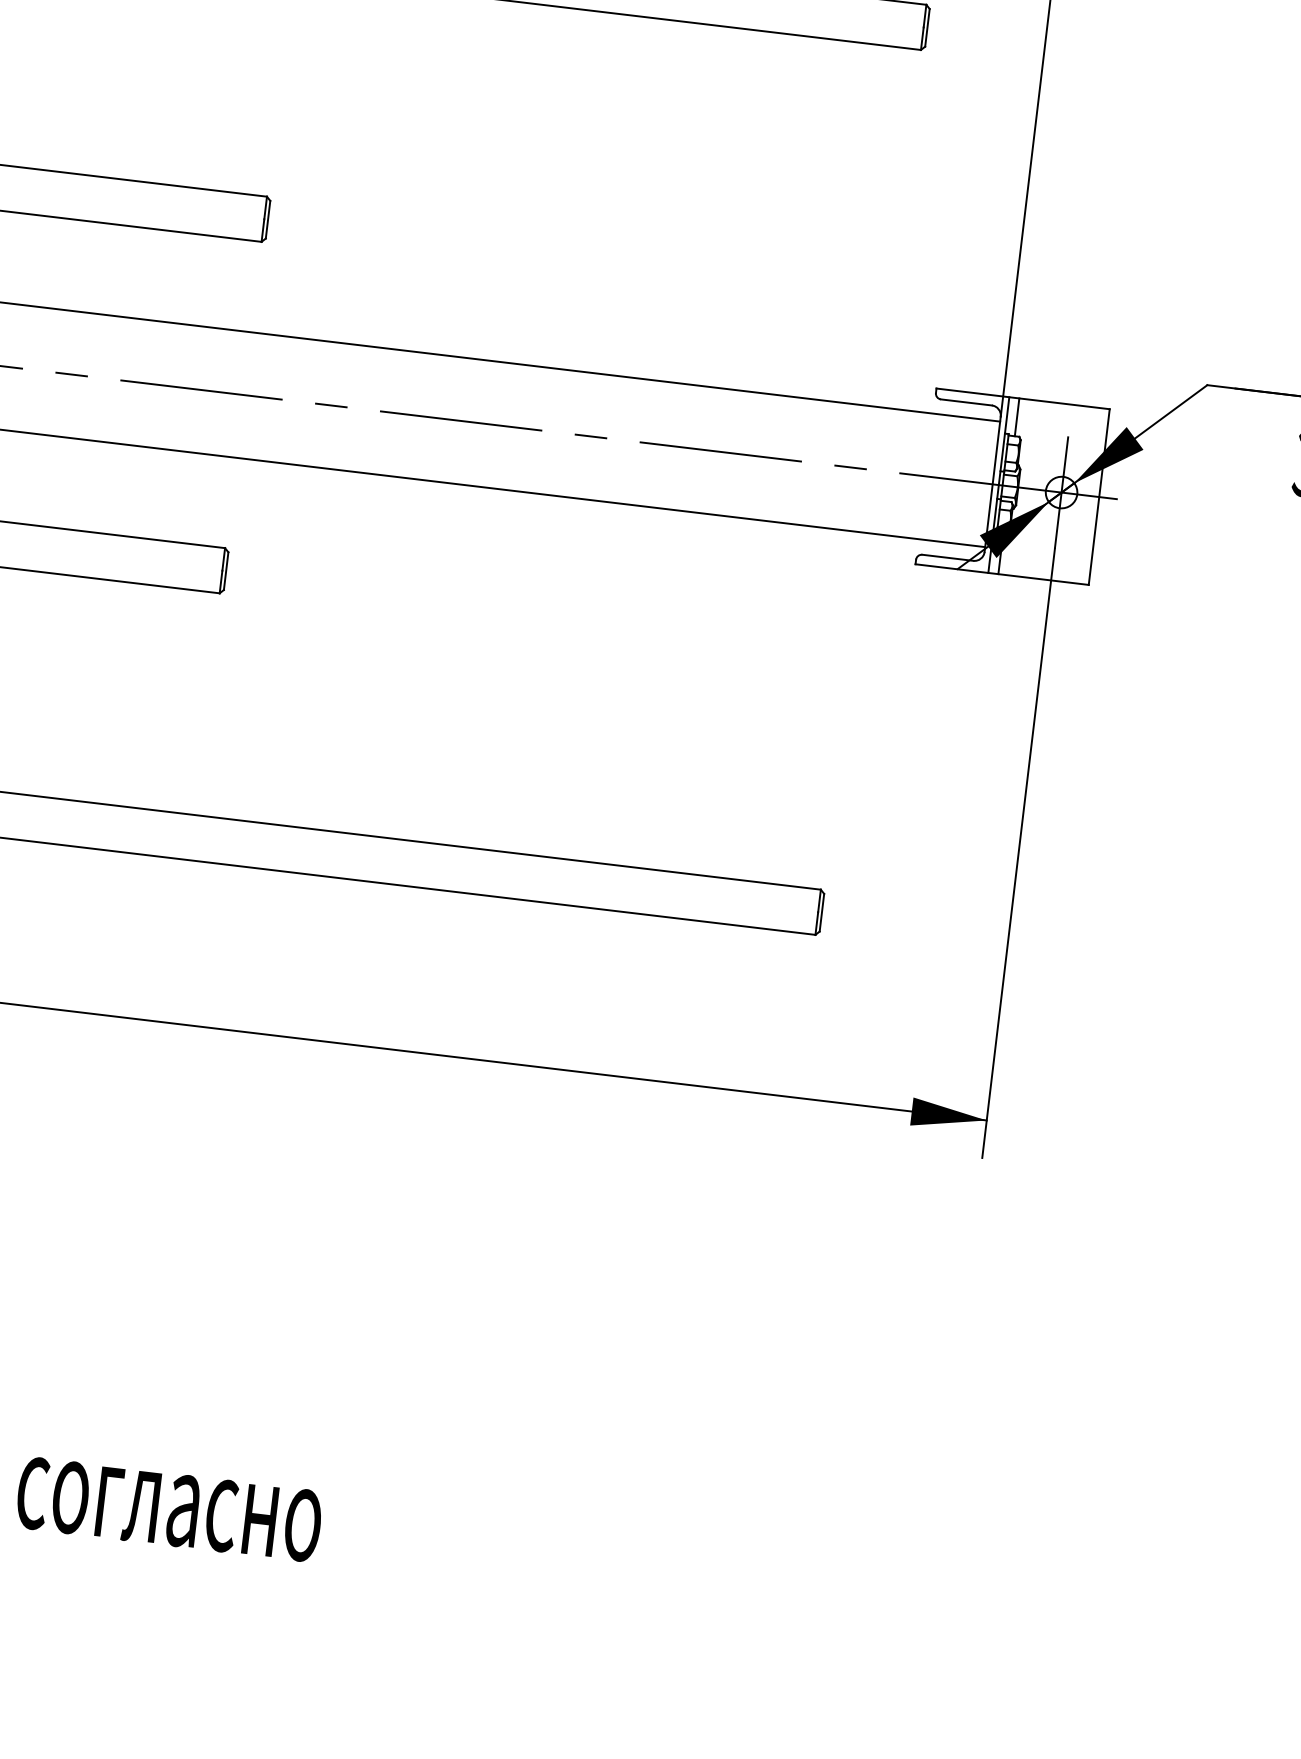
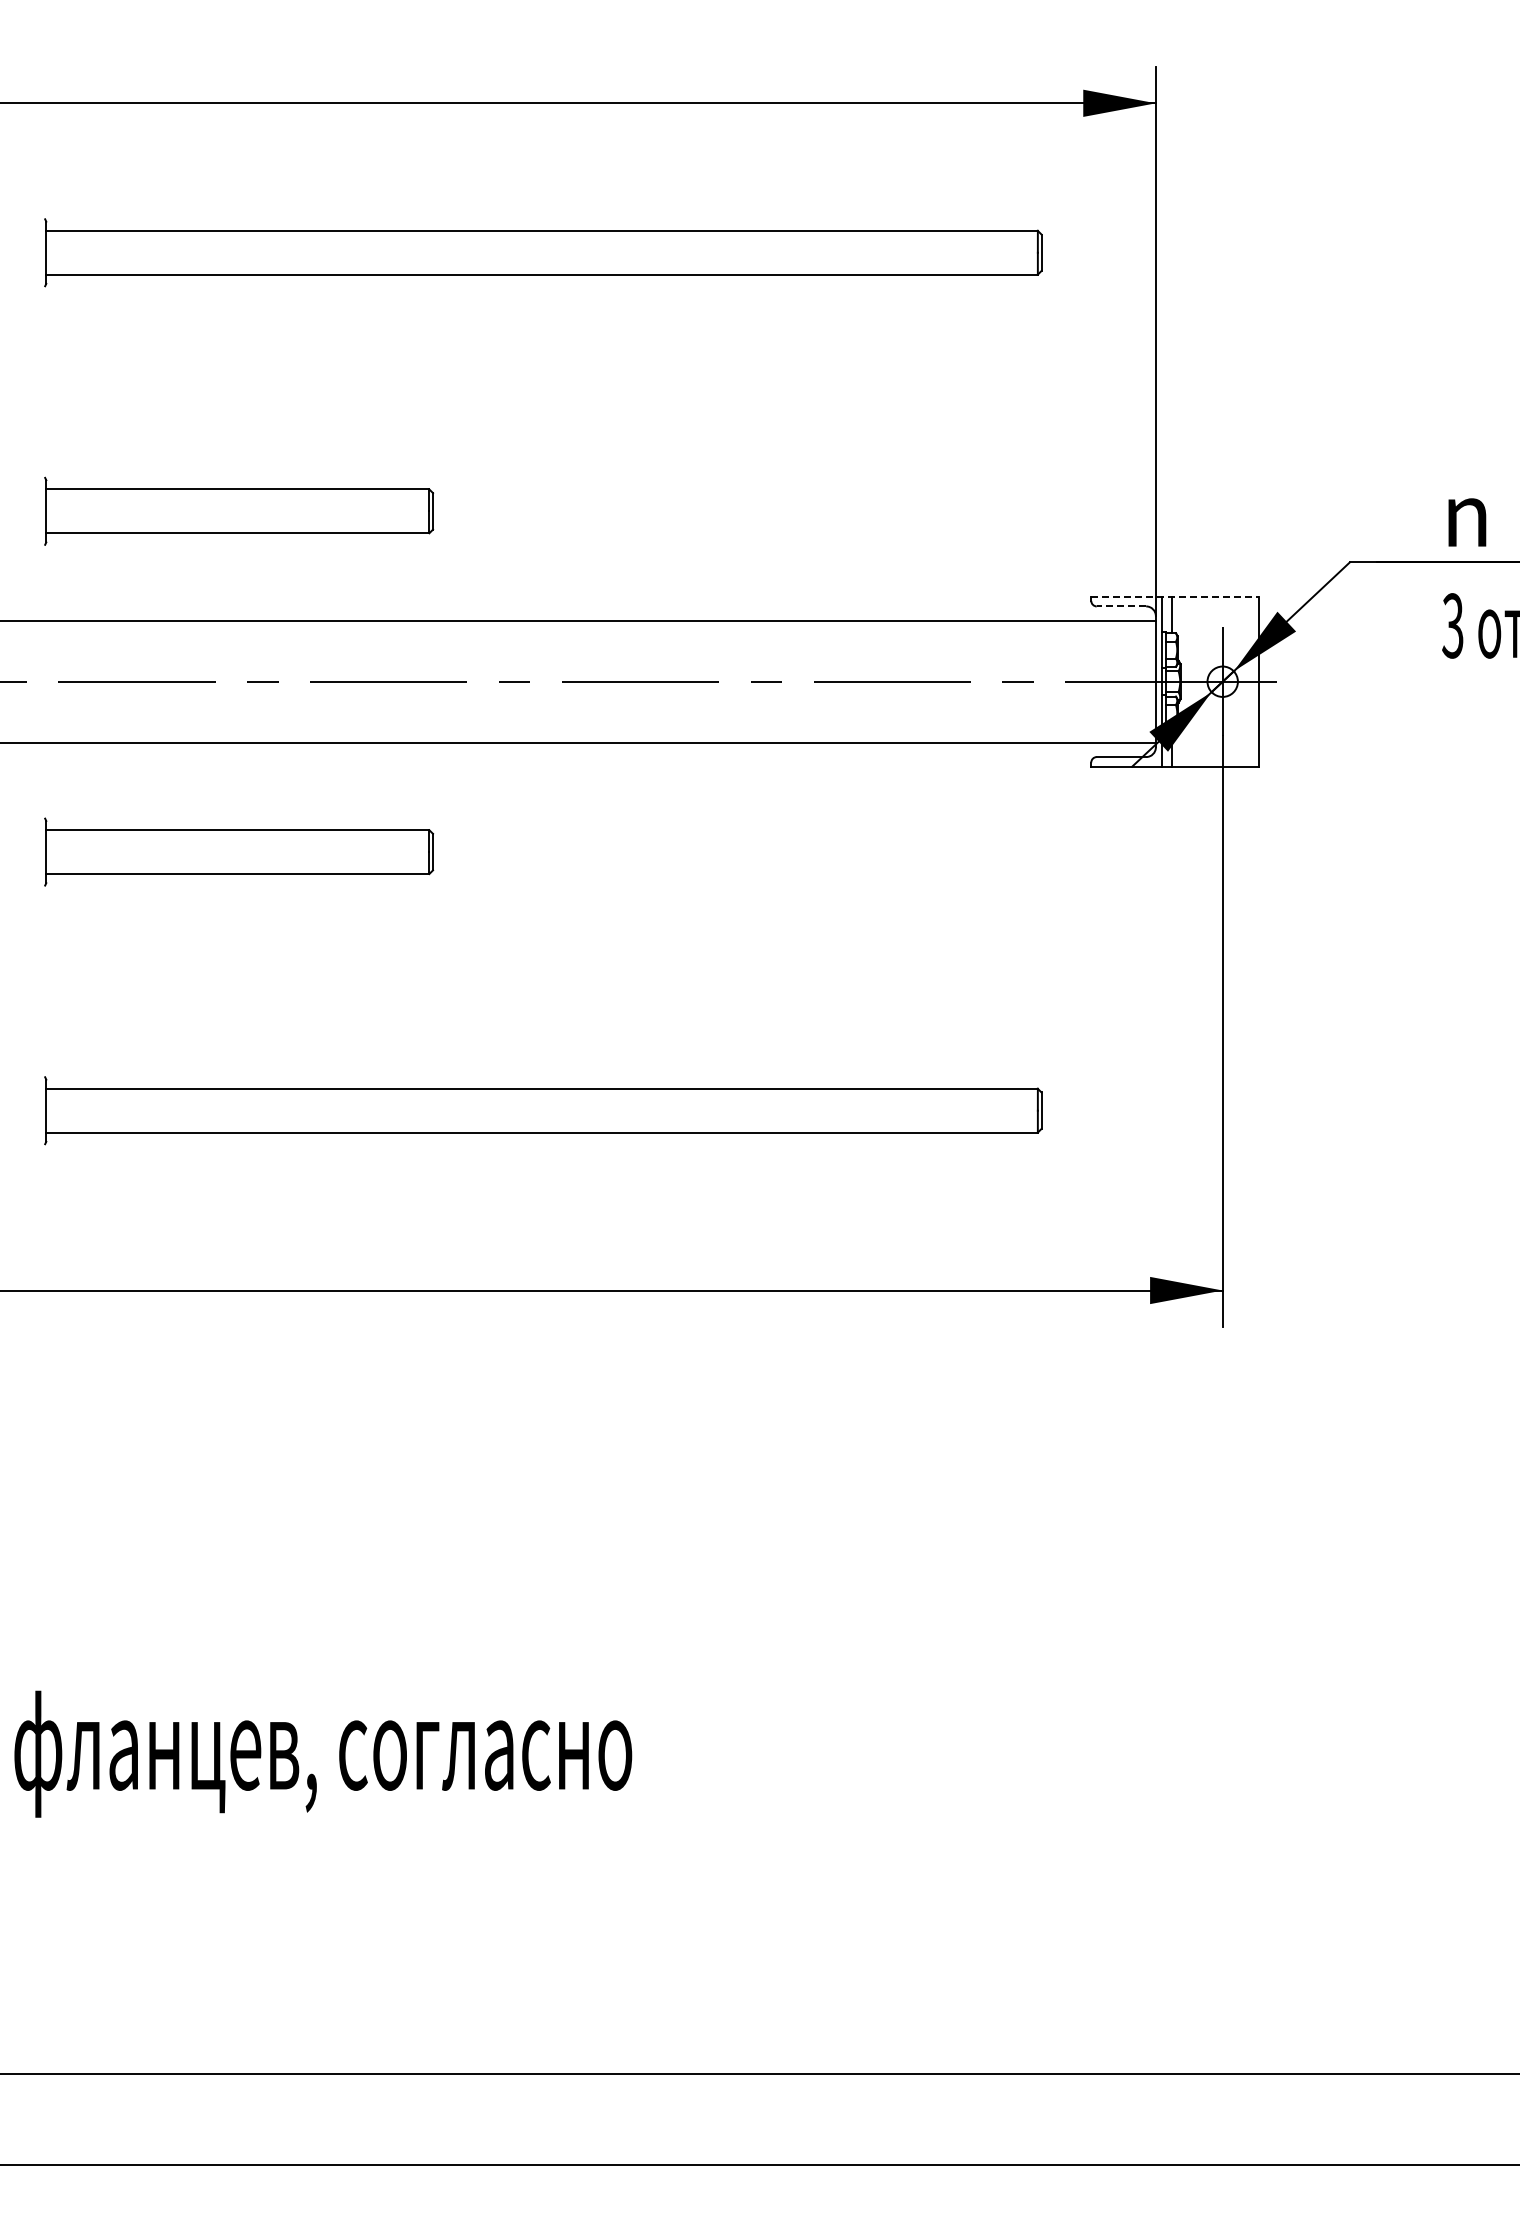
line: (1023, 398) -> (1175, 596), solid -> dashed
line: (966, 402) -> (1121, 606), solid -> dashed

